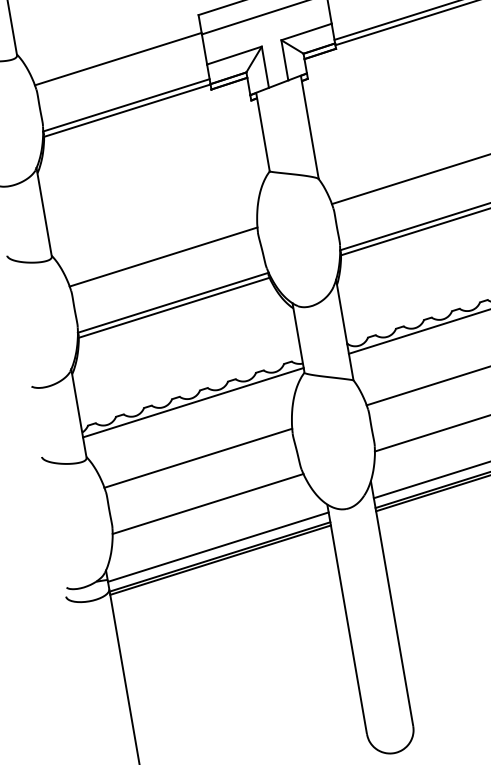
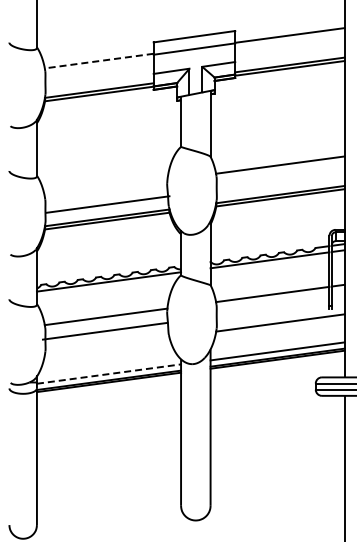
line: (118, 59) -> (99, 61), solid -> dashed
line: (162, 257) -> (107, 204), moved
line: (206, 503) -> (104, 330), moved
line: (219, 547) -> (109, 374), solid -> dashed

